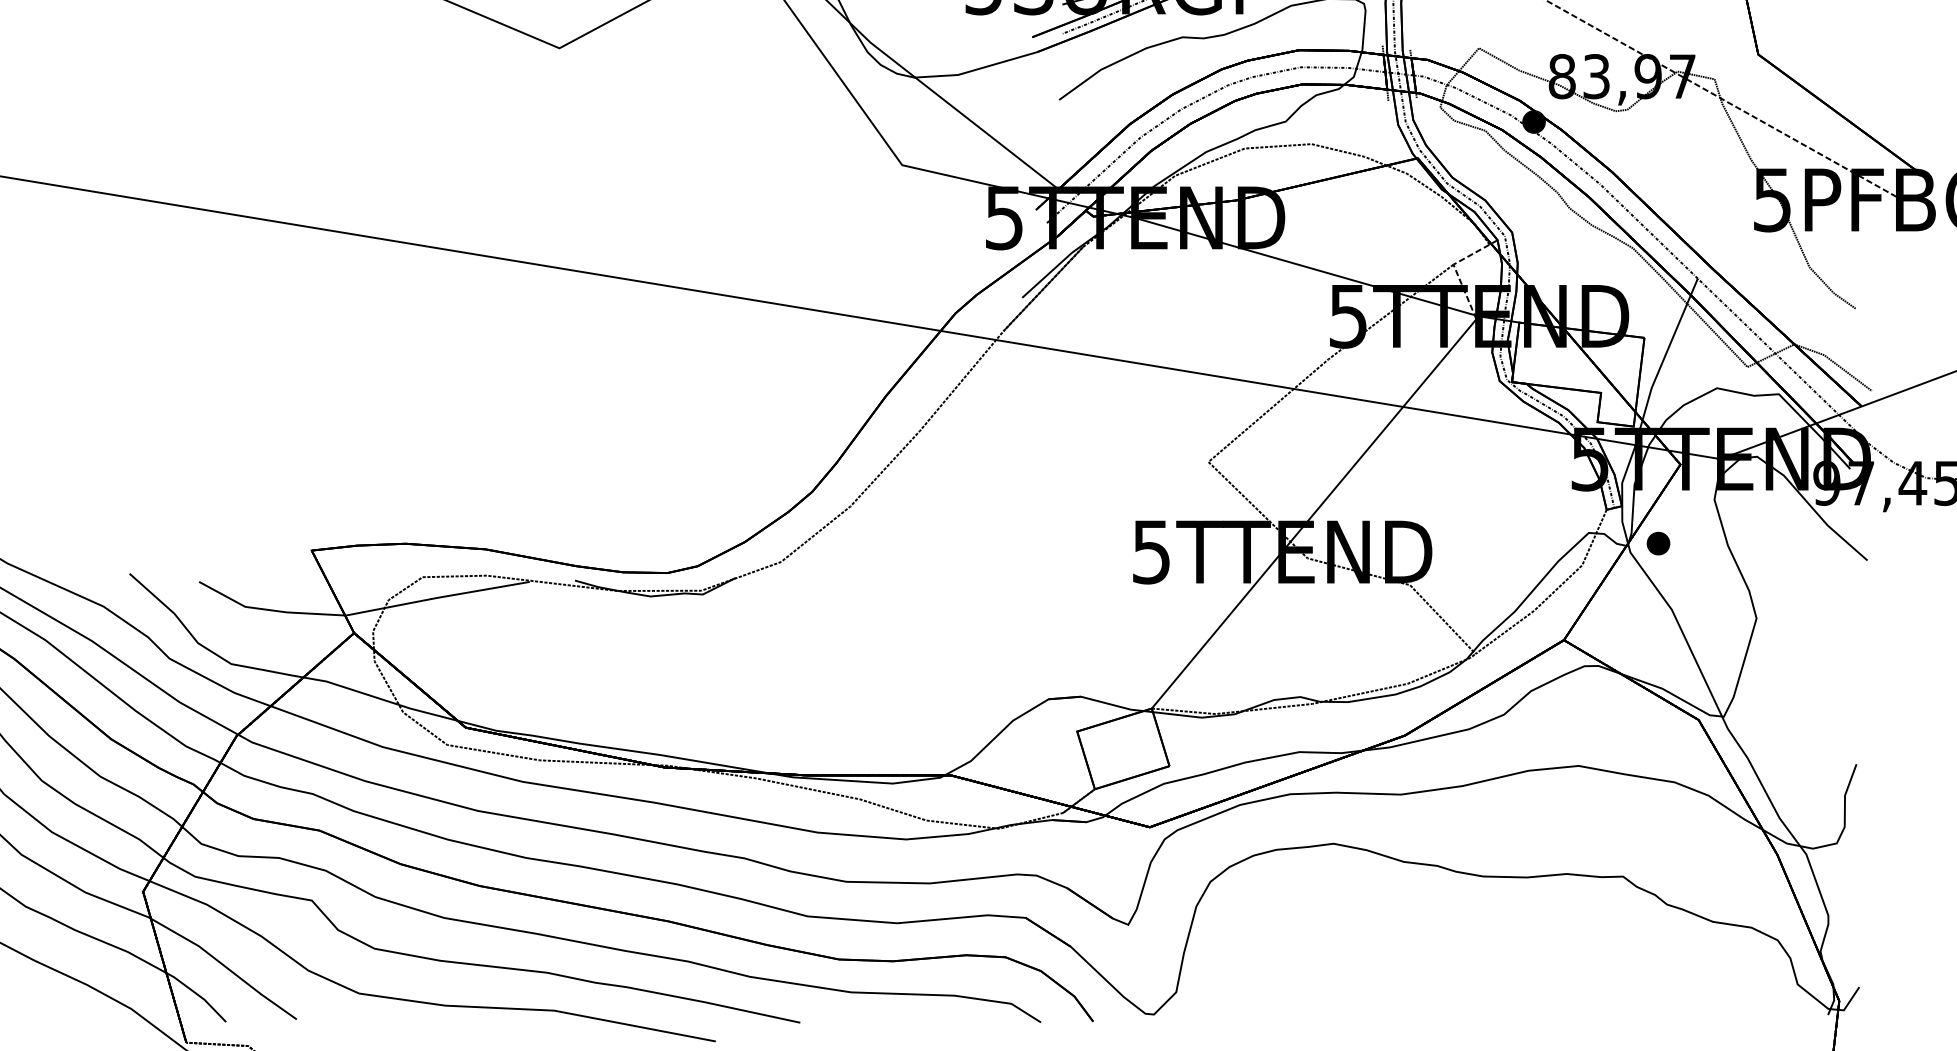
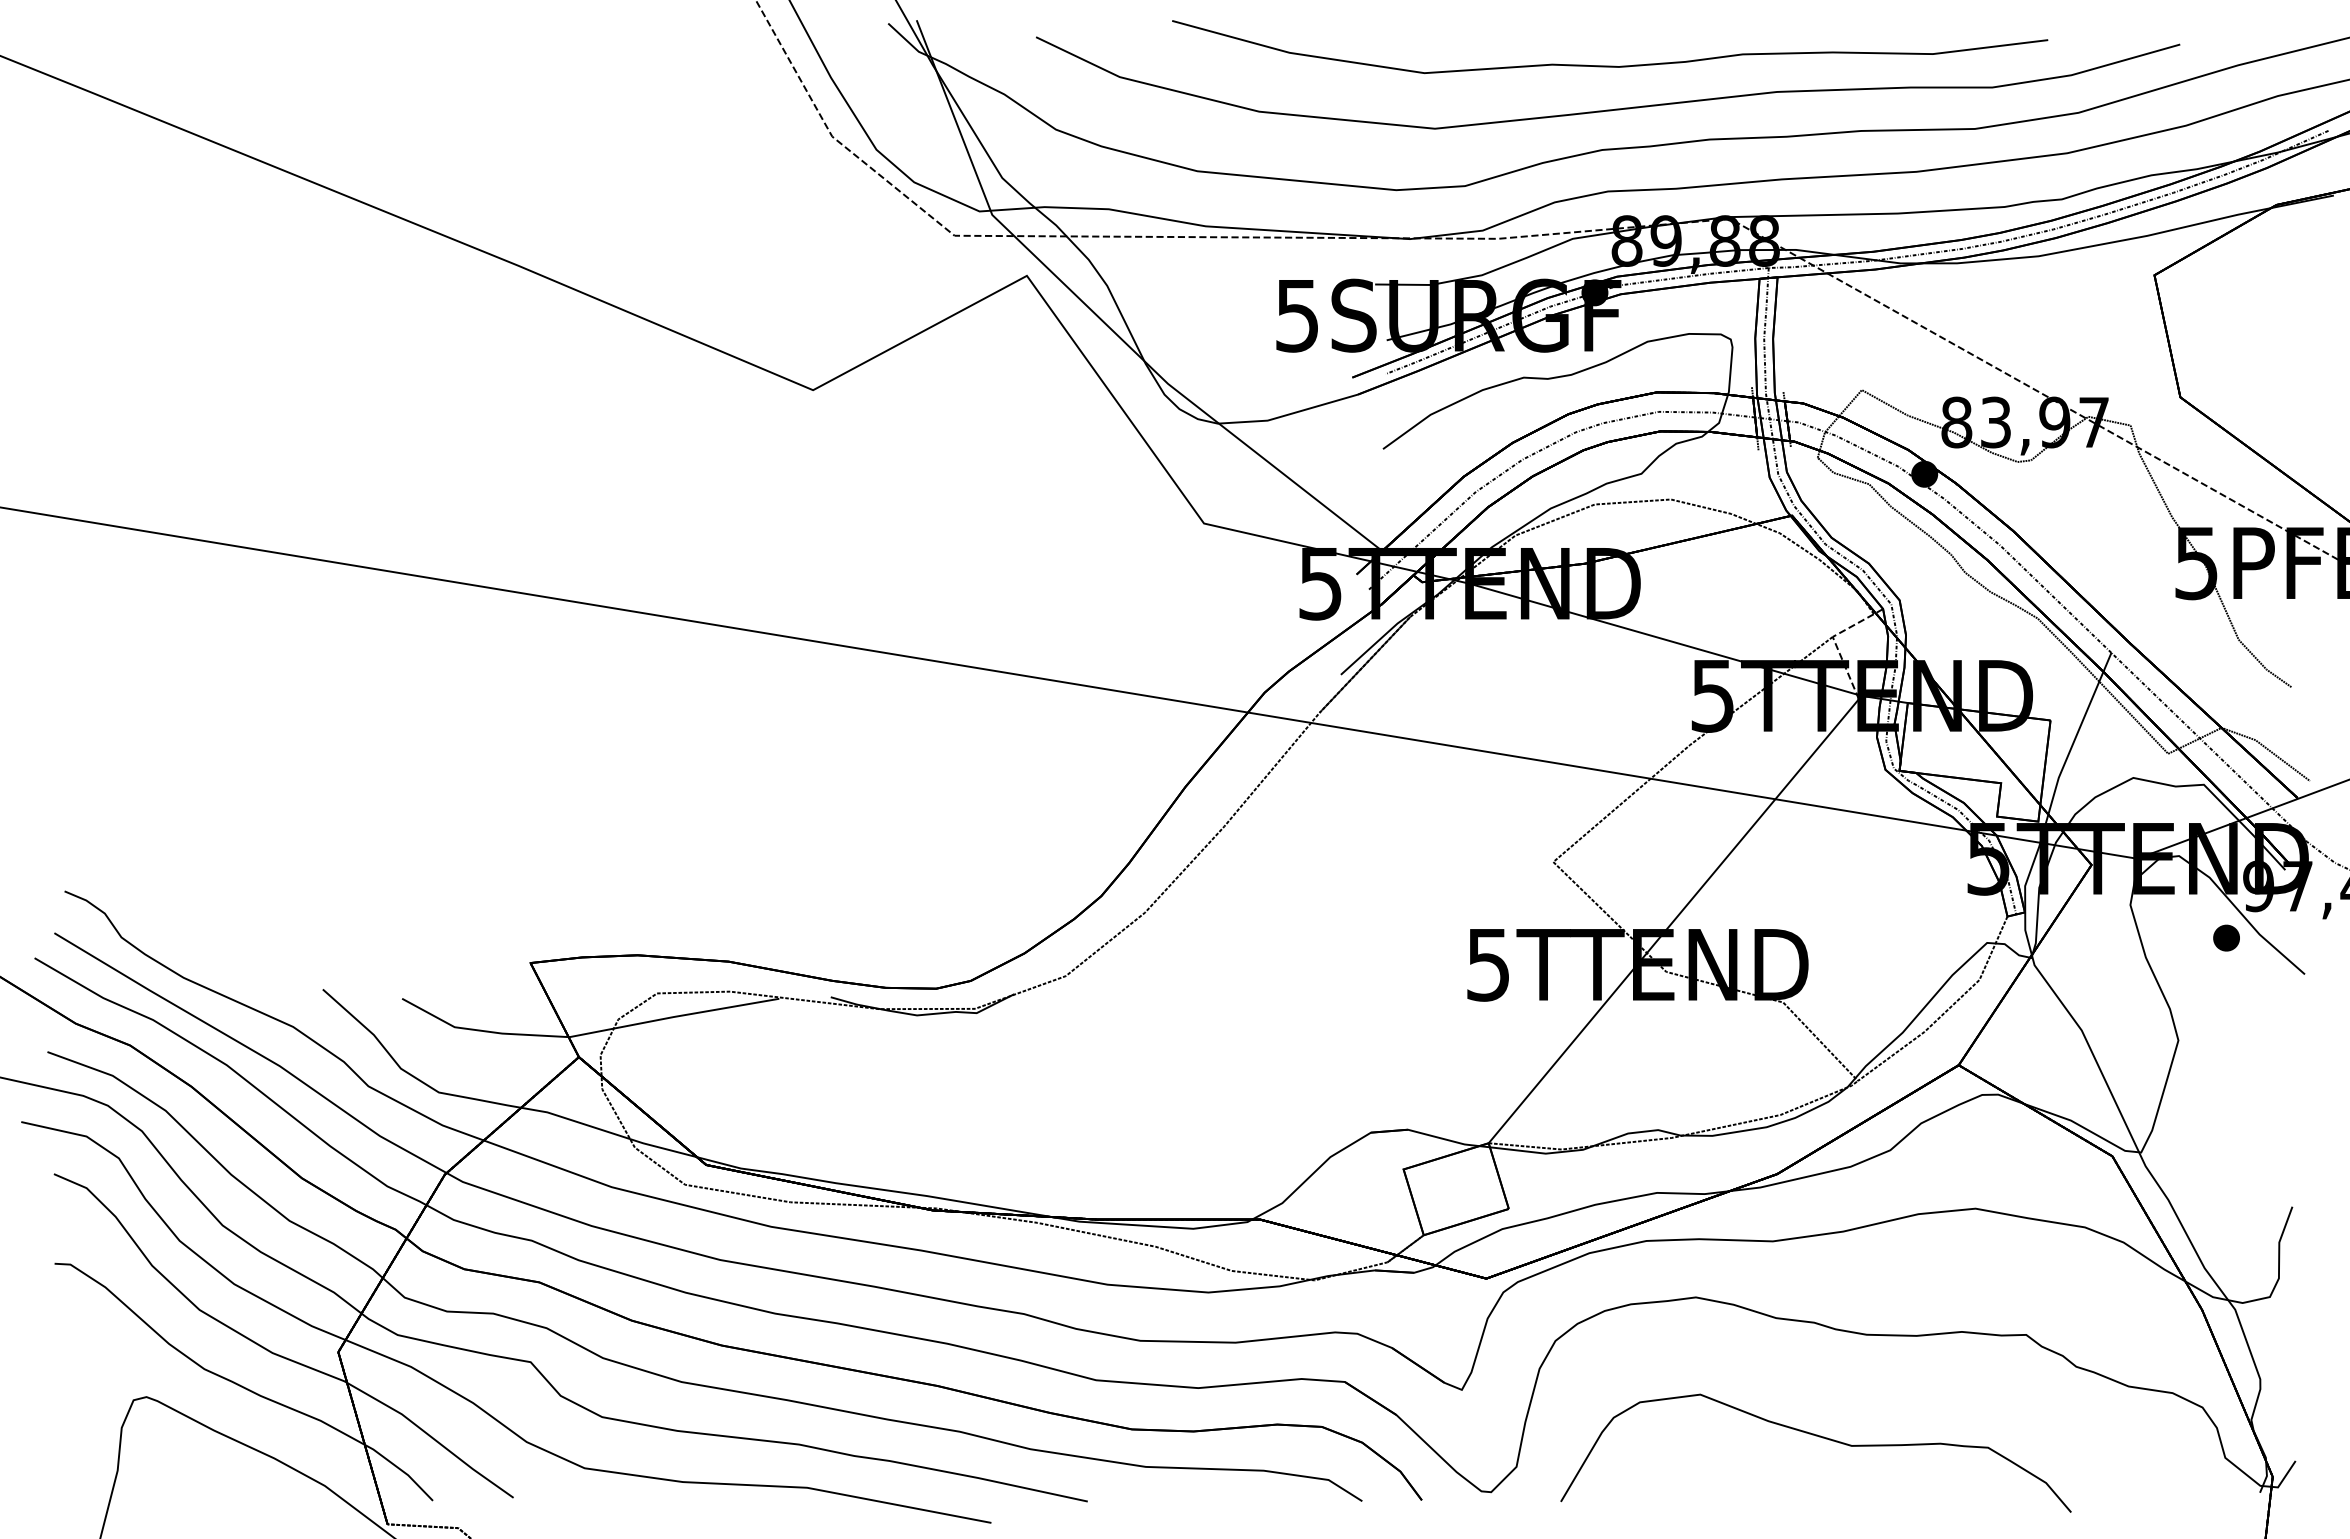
part: (1658, 543) -> (2226, 937), moved
curve: (1441, 966) -> (1819, 1437), added

